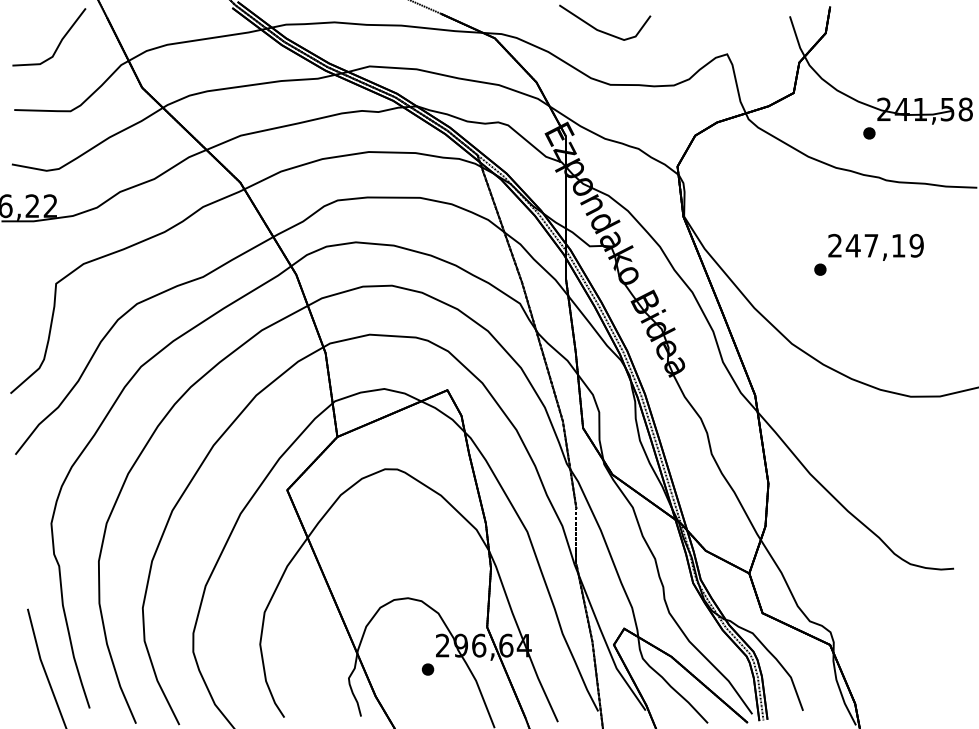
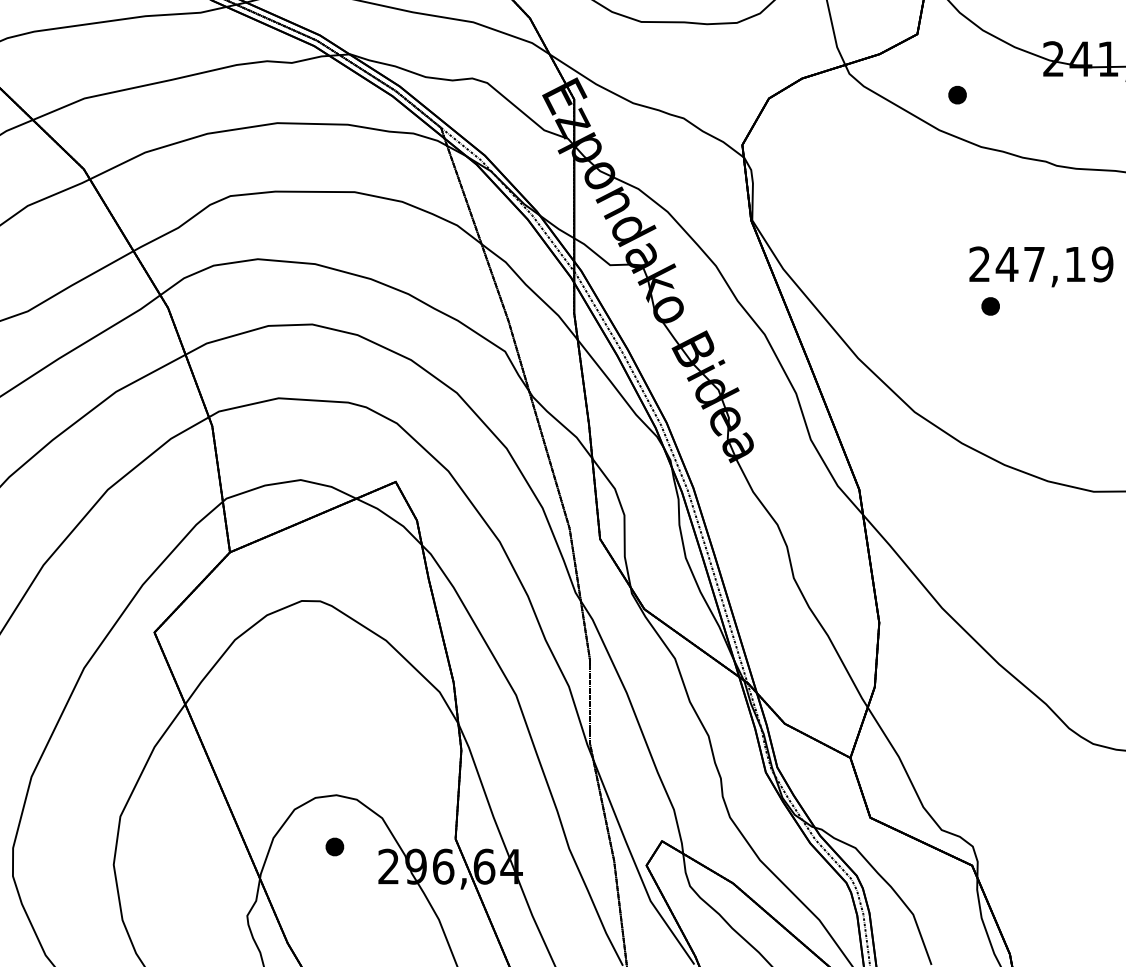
part: (869, 133) -> (957, 95), moved
part: (820, 269) -> (990, 306), moved
part: (428, 669) -> (335, 846), moved

